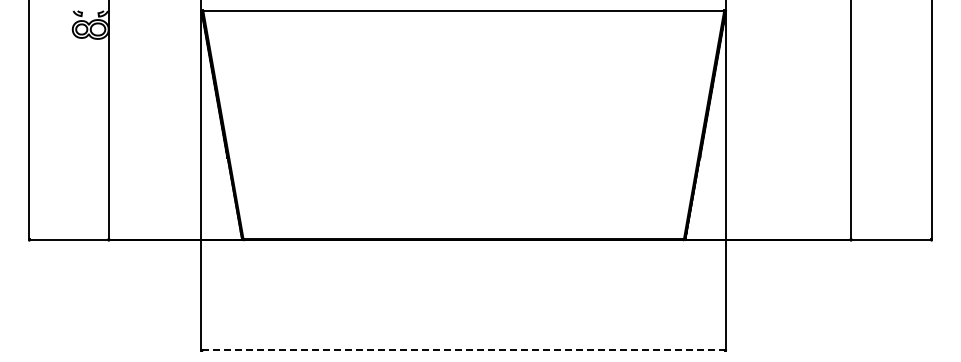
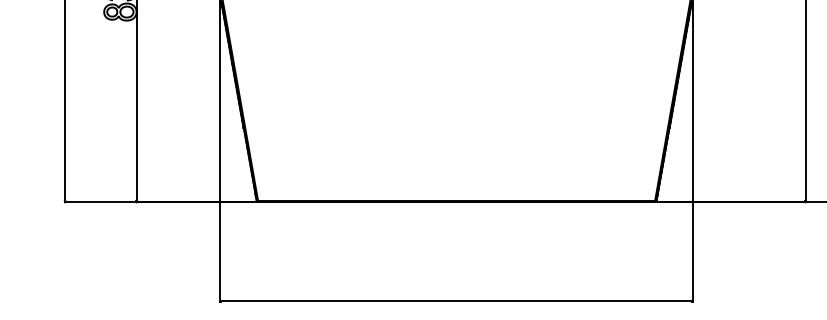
line: (464, 350) -> (457, 301), dashed -> solid

